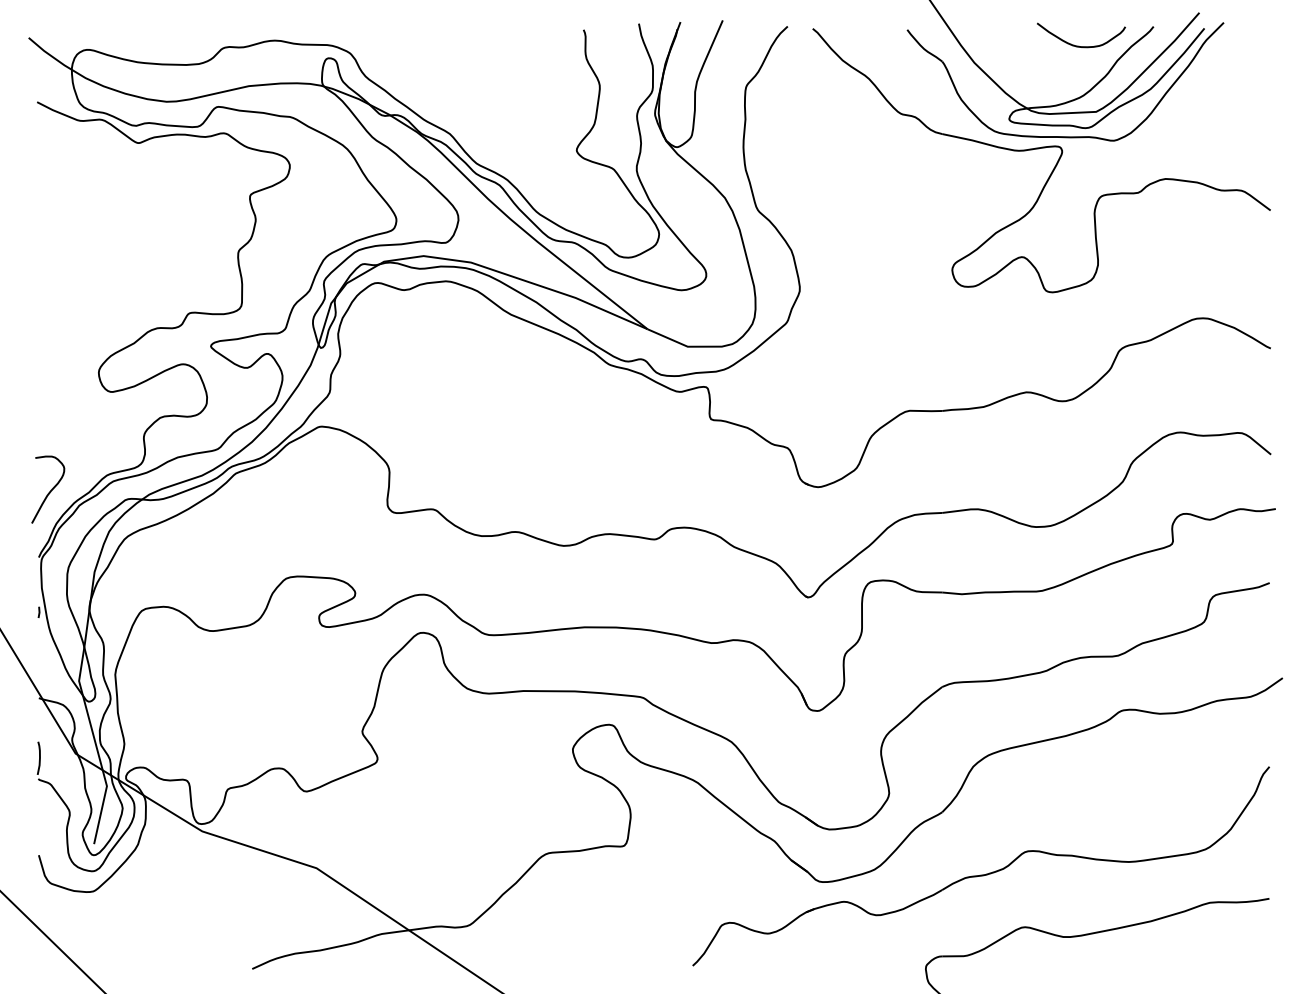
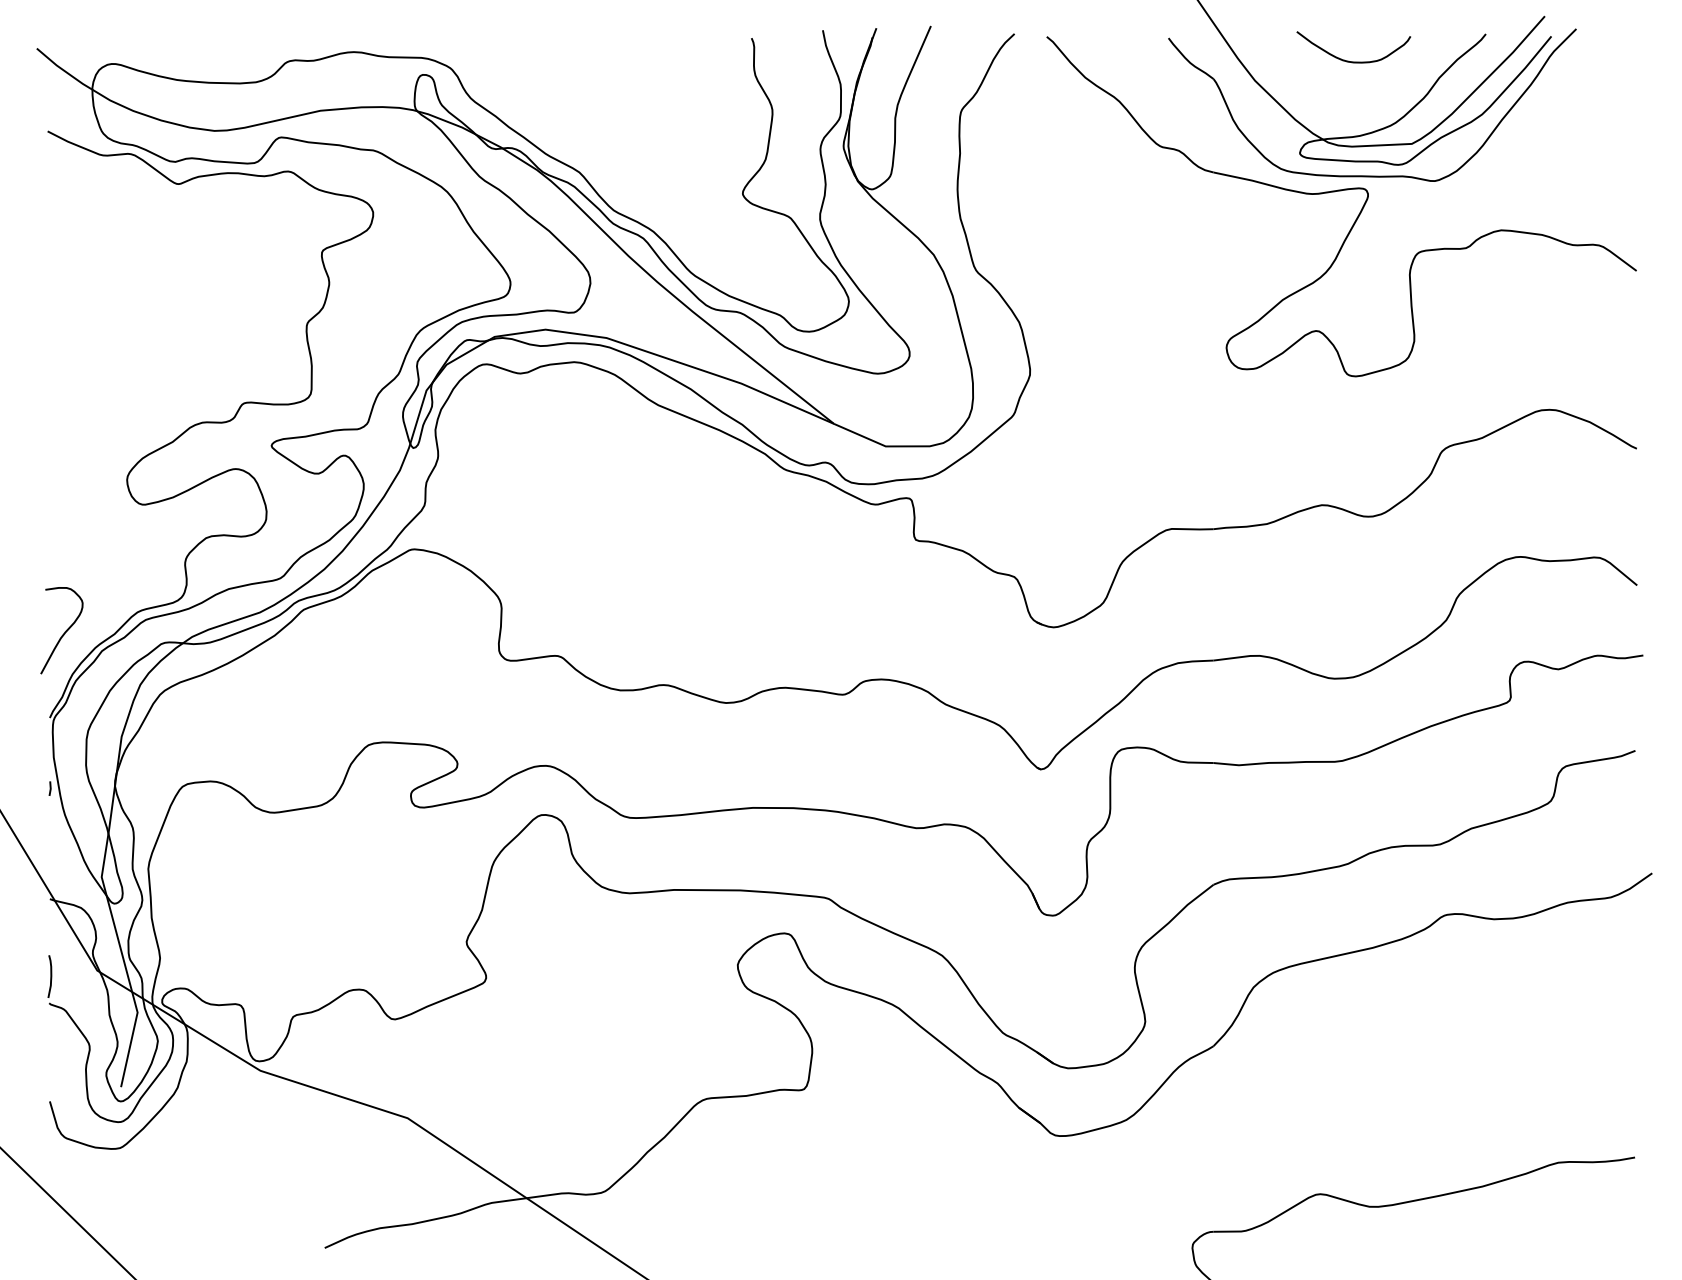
curve: (1077, 45) -> (1348, 60), moved
part: (980, 874) -> (1263, 1126), removed

